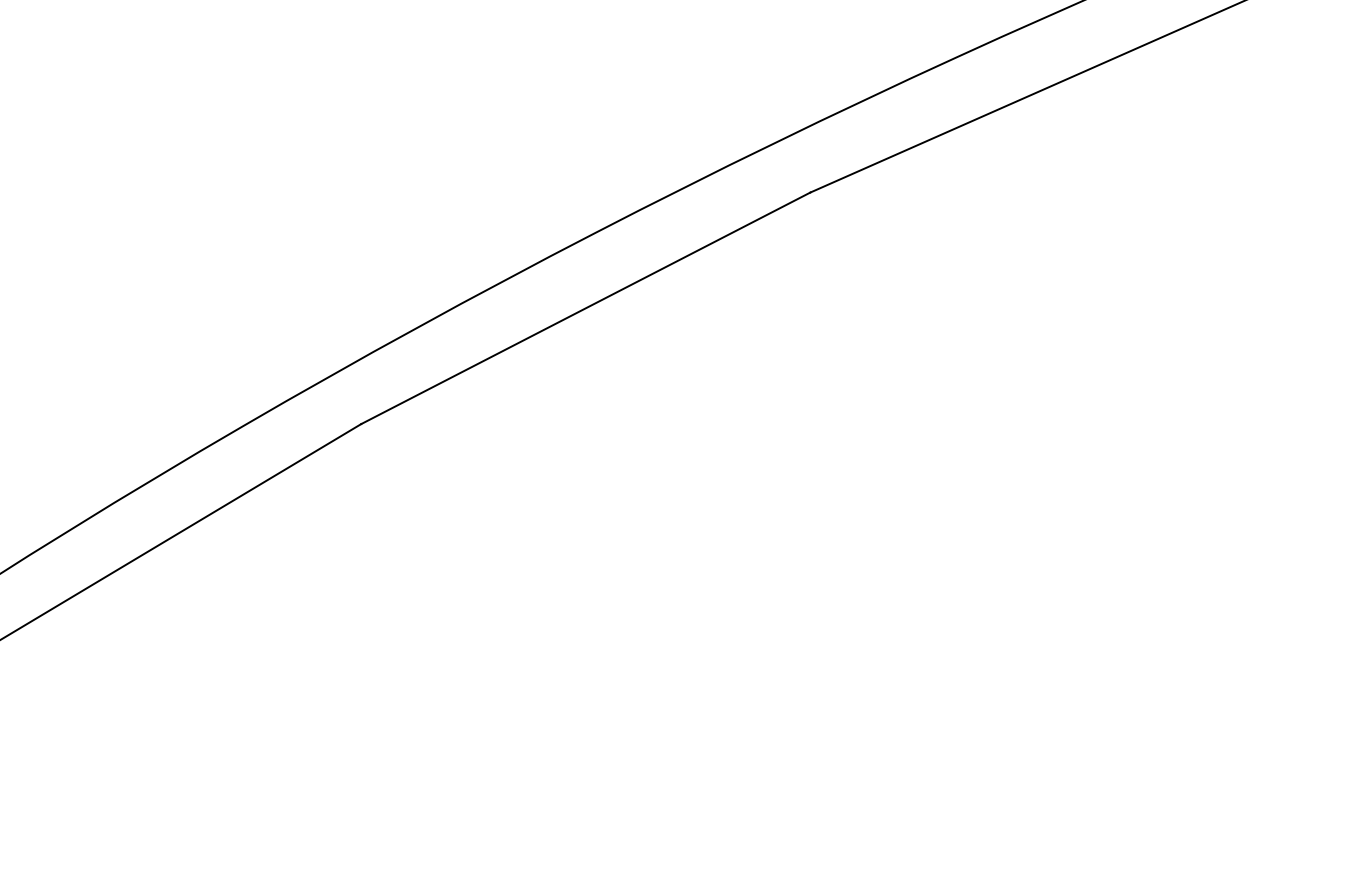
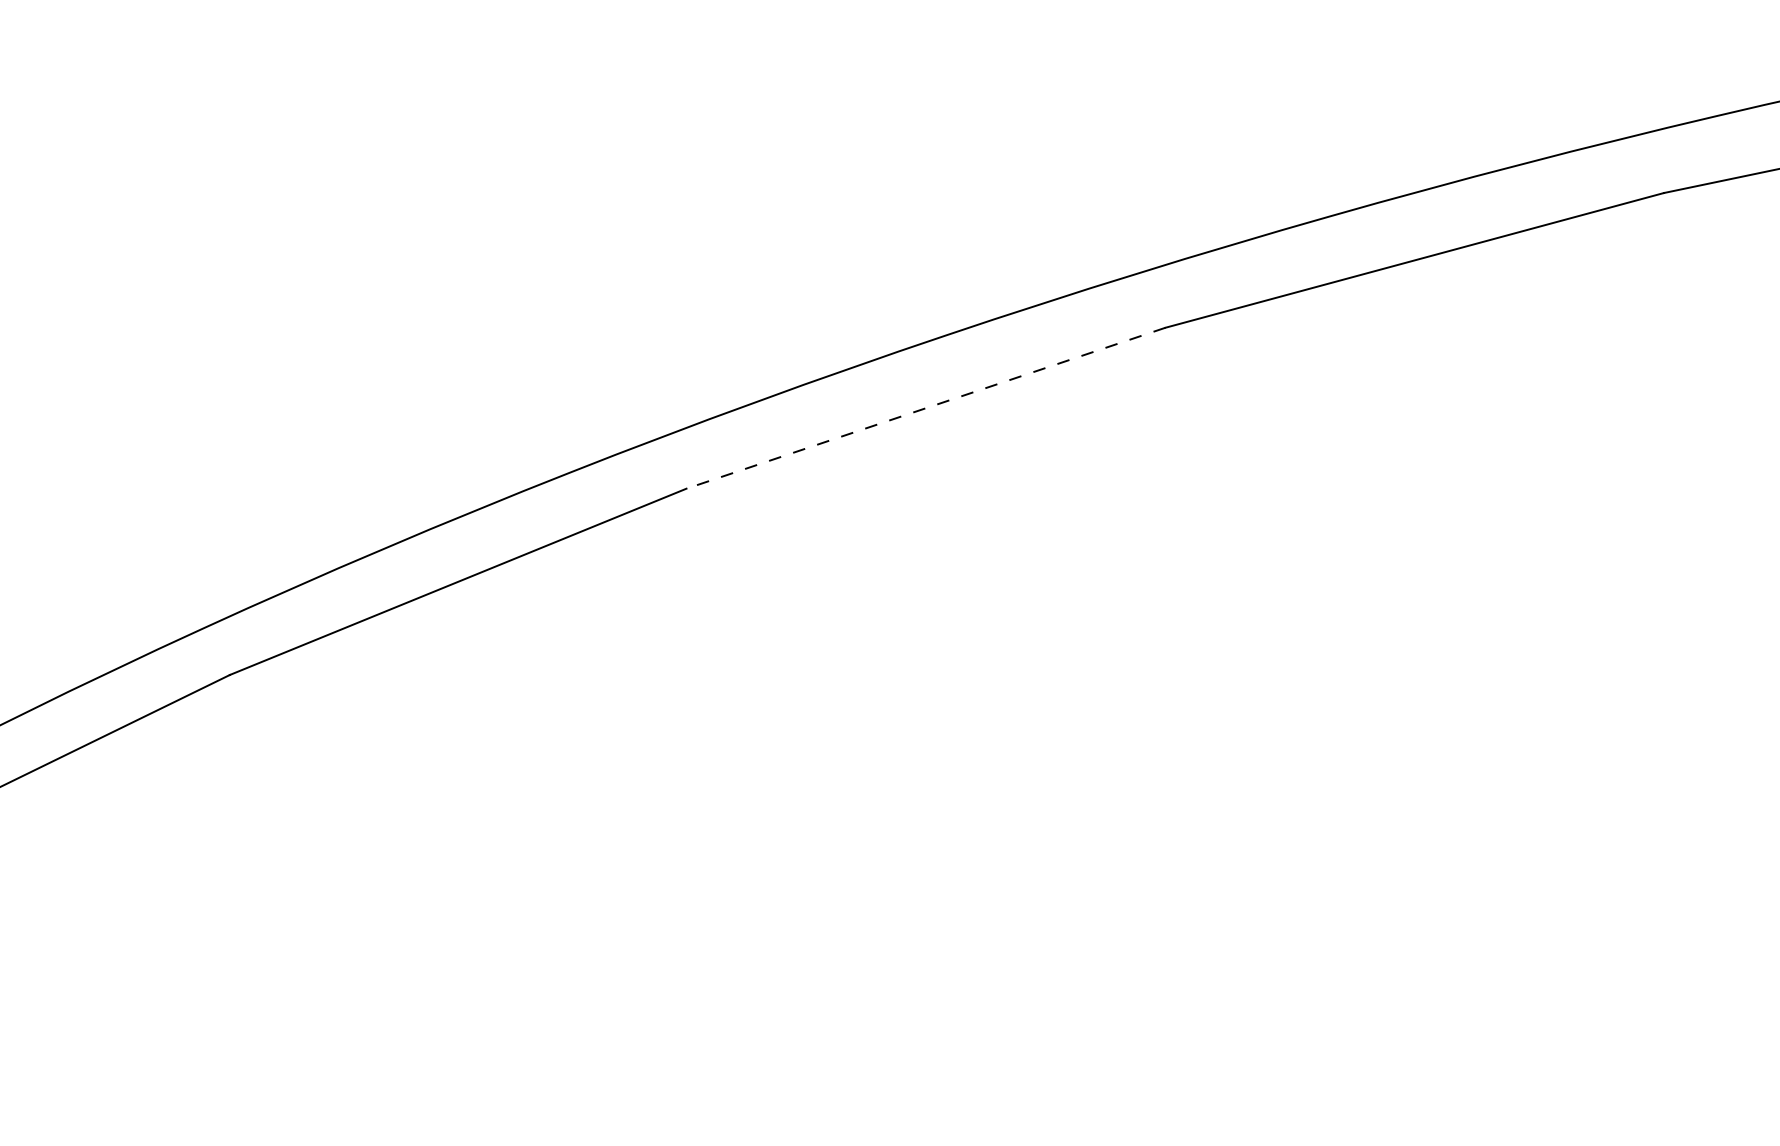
line: (586, 308) -> (926, 408), solid -> dashed

